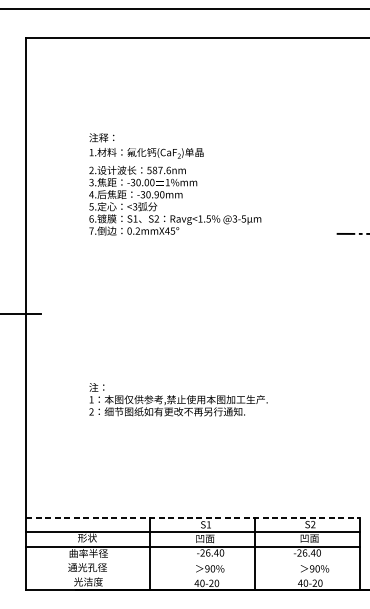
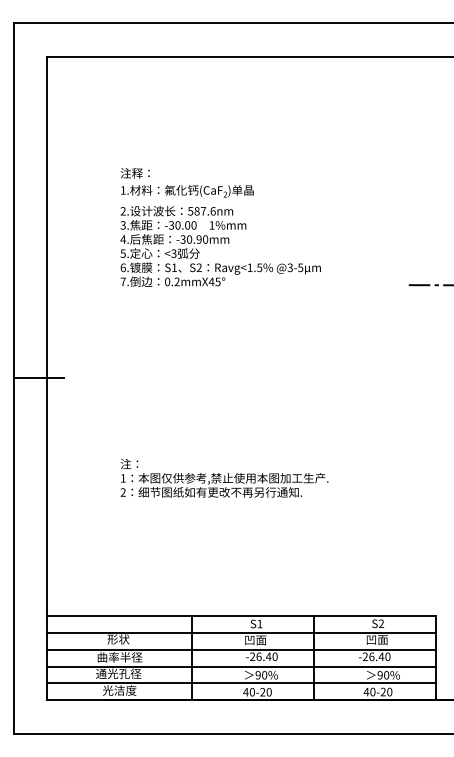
line: (193, 517) -> (242, 615), dashed -> solid
line: (193, 561) -> (241, 666), added
line: (193, 575) -> (241, 683), added

